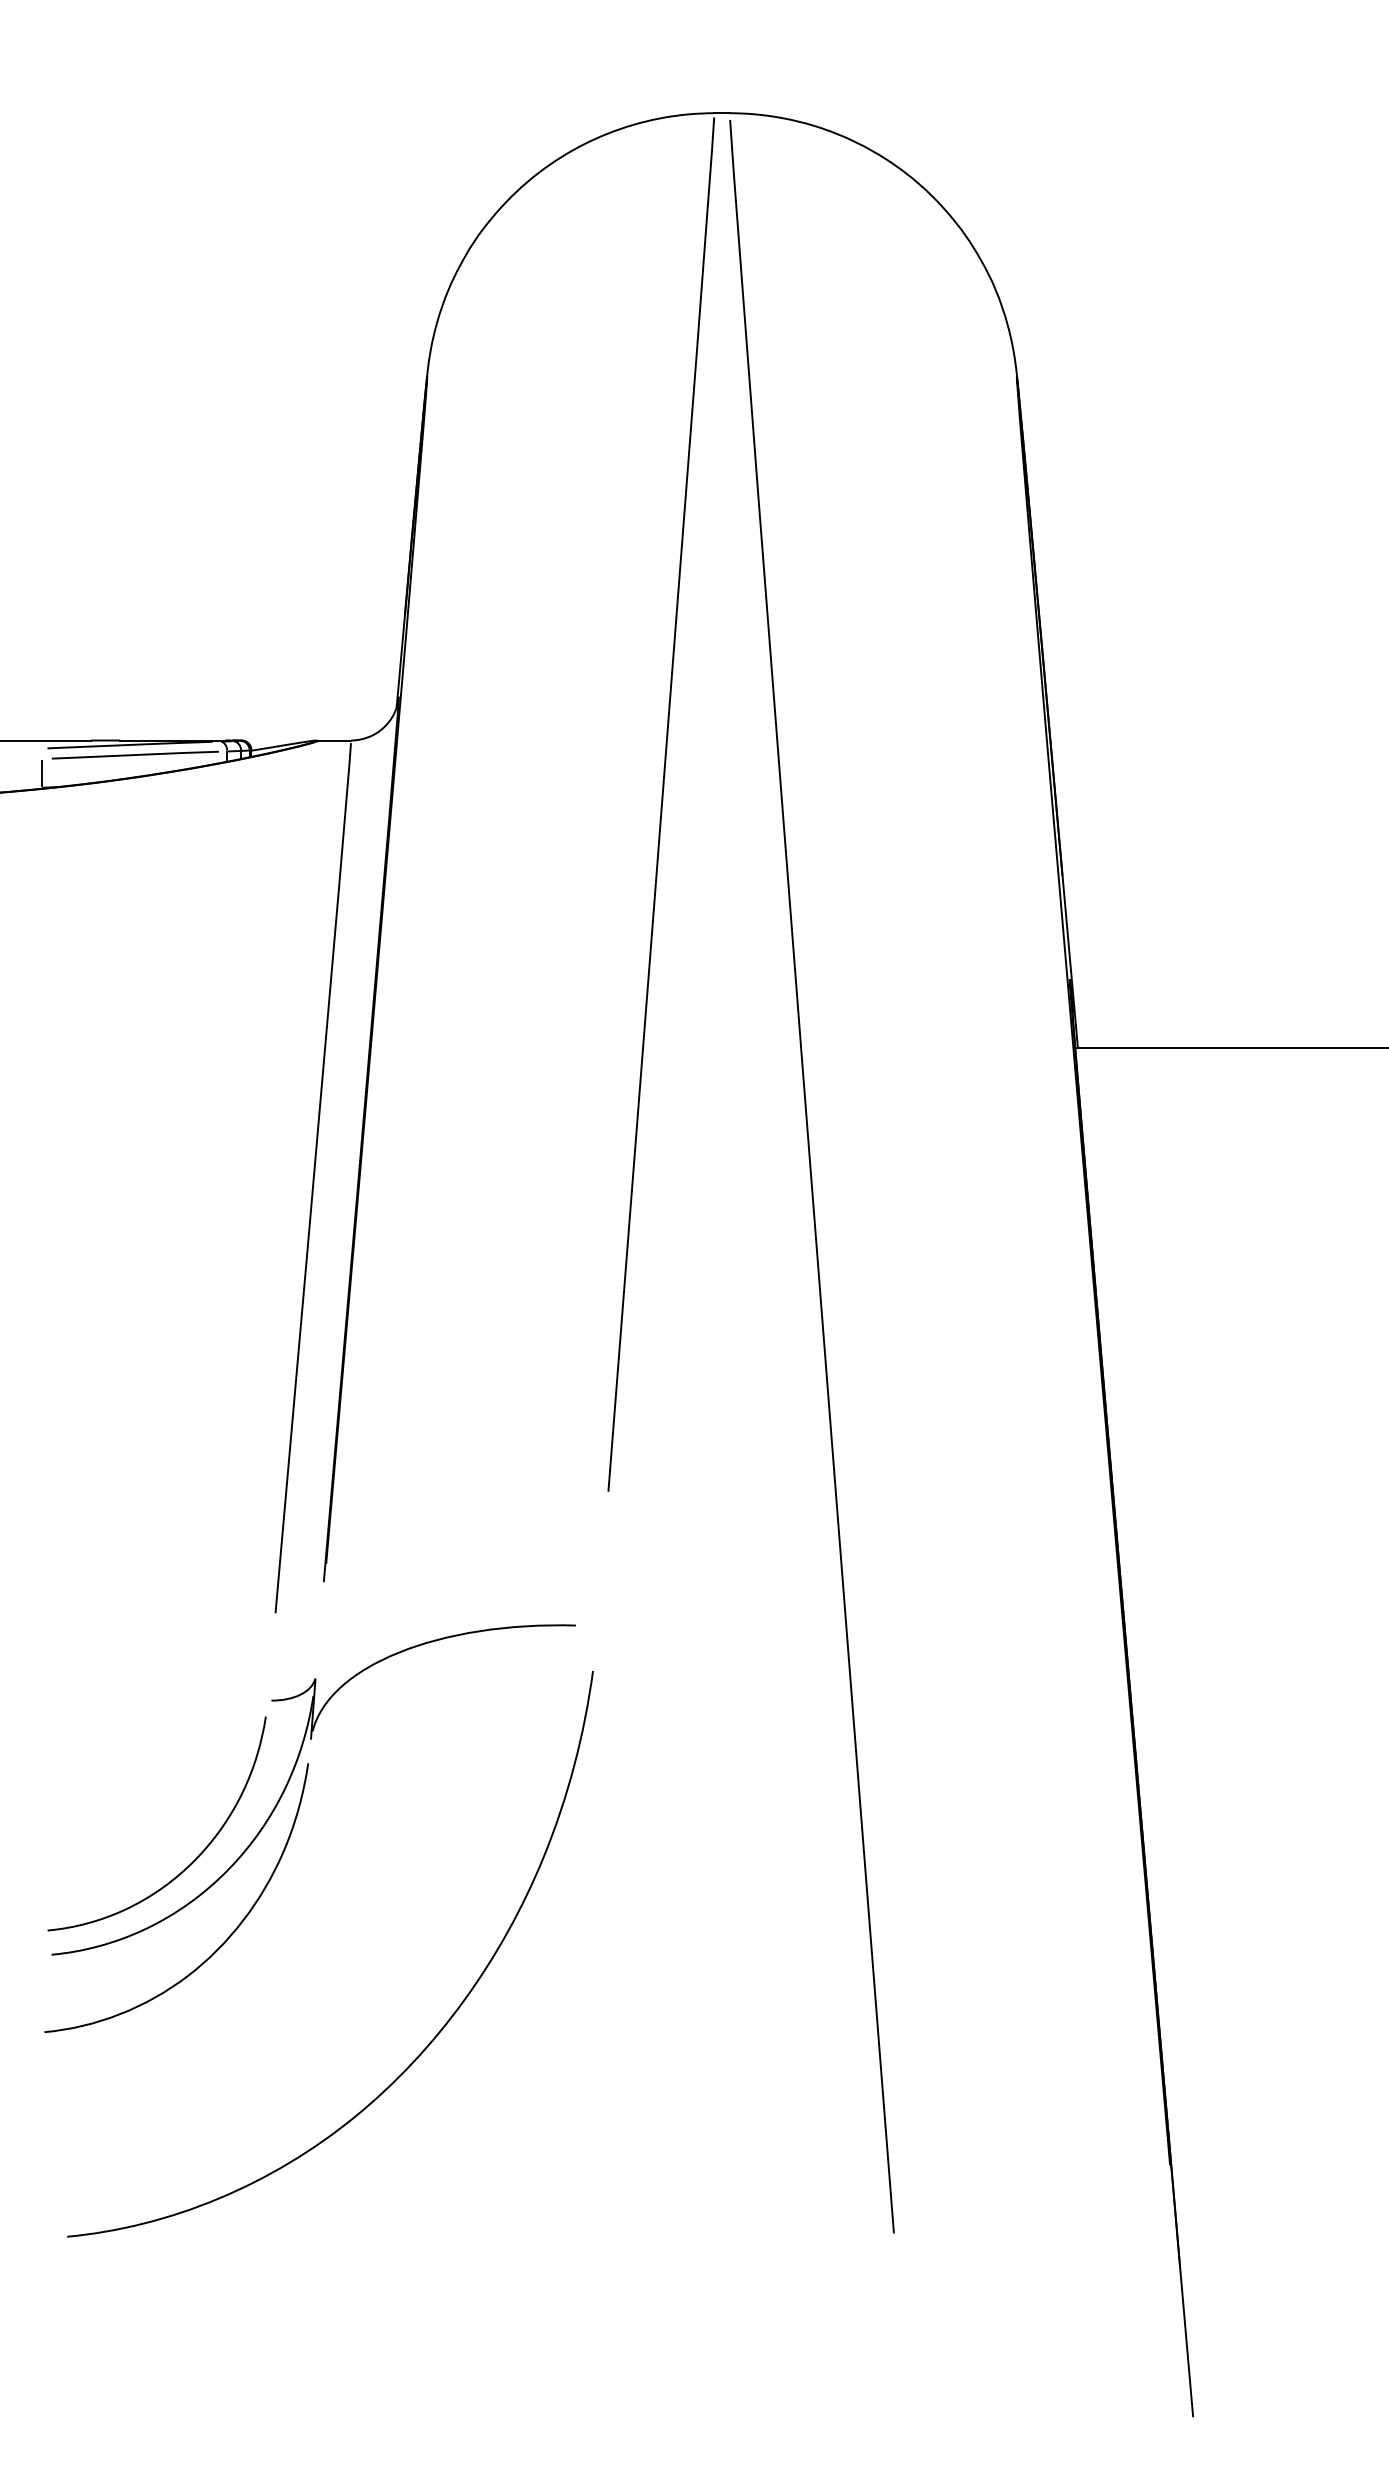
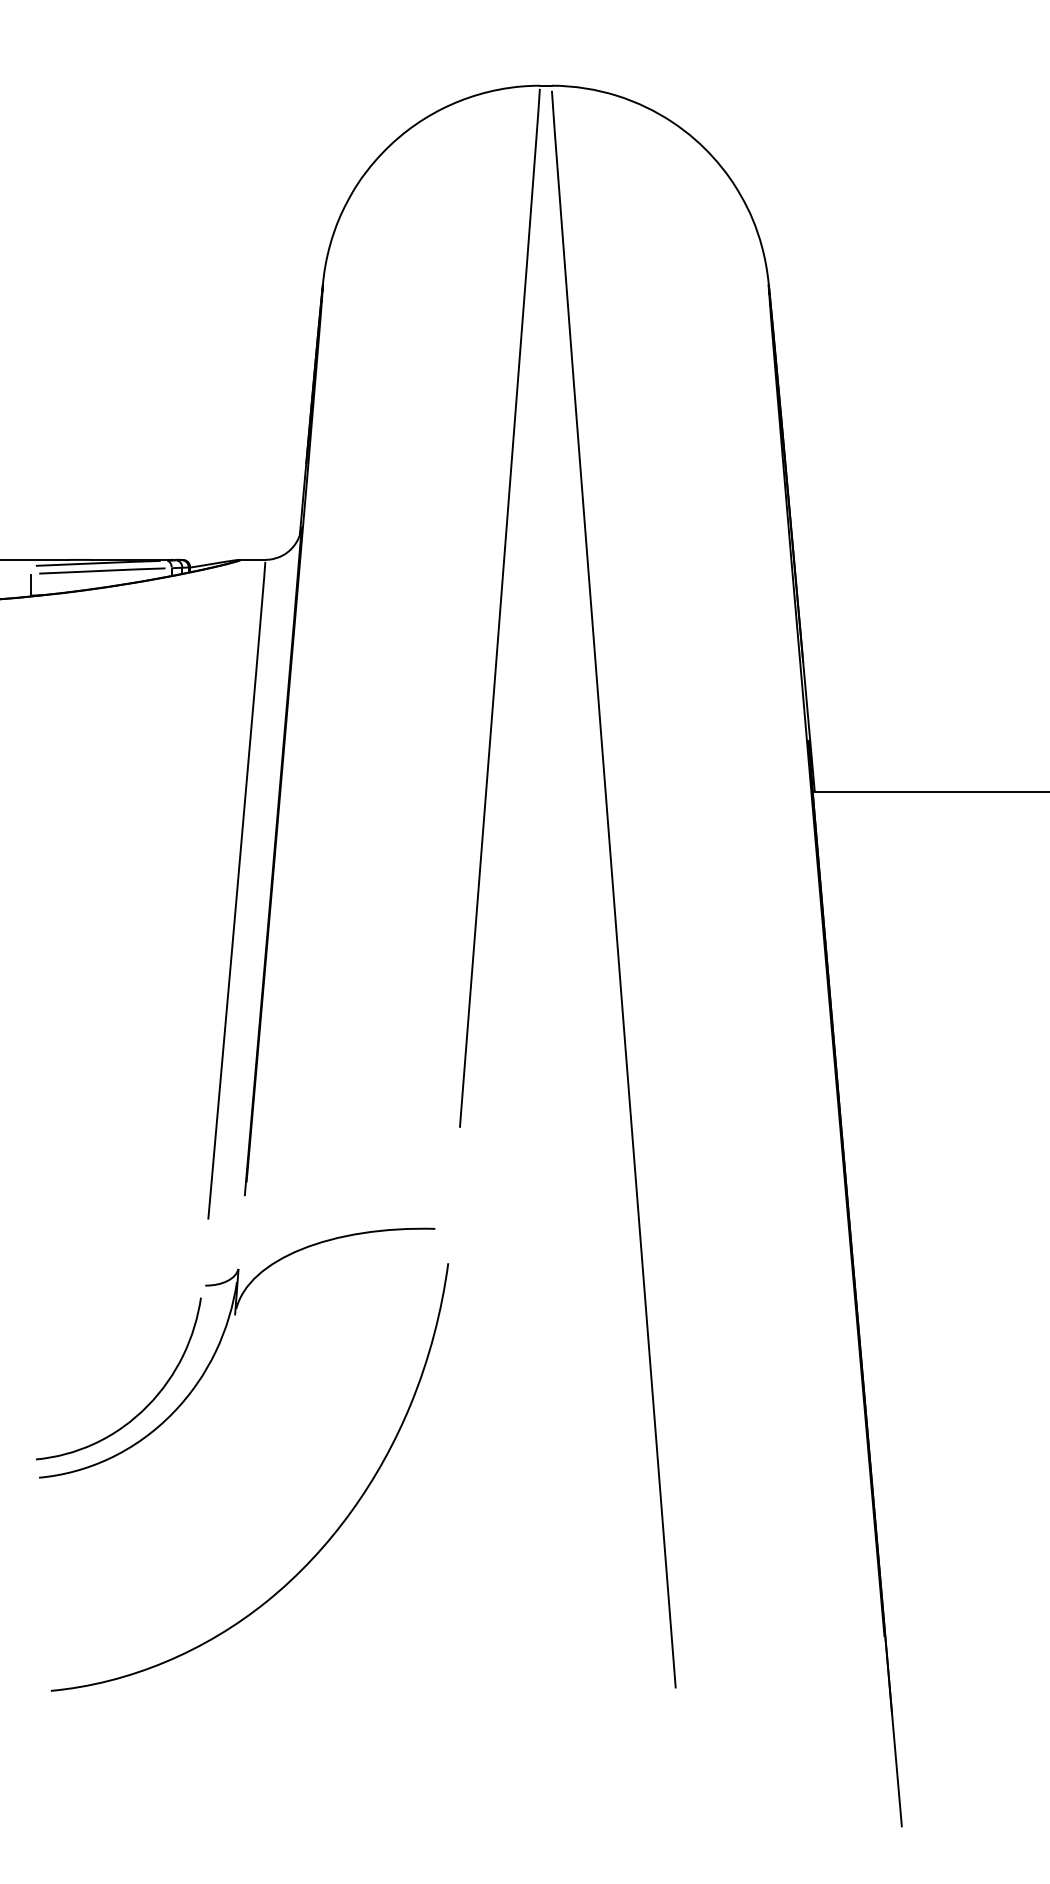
curve: (226, 1938) -> (171, 1465), removed

